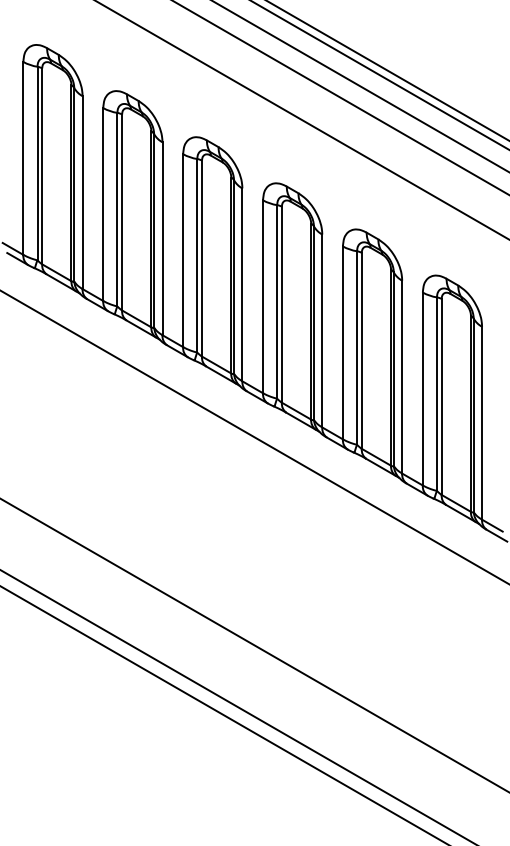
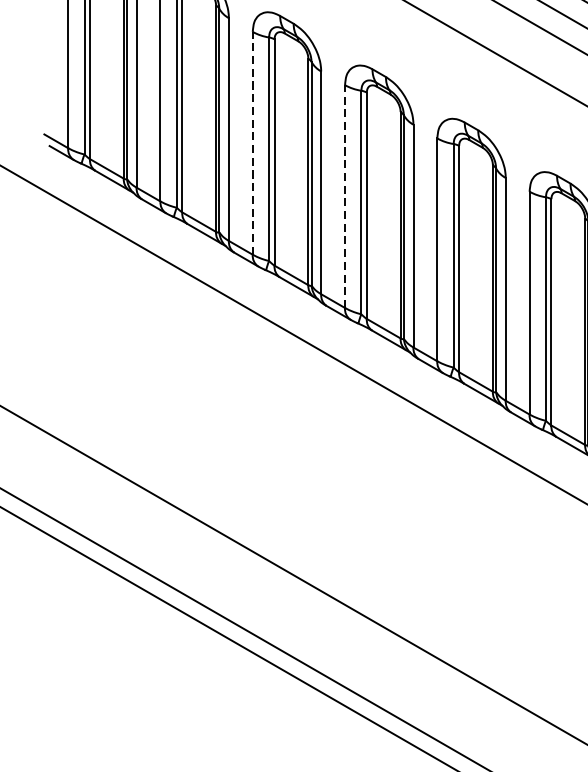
line: (183, 250) -> (253, 143), solid -> dashed
line: (263, 296) -> (345, 196), solid -> dashed

